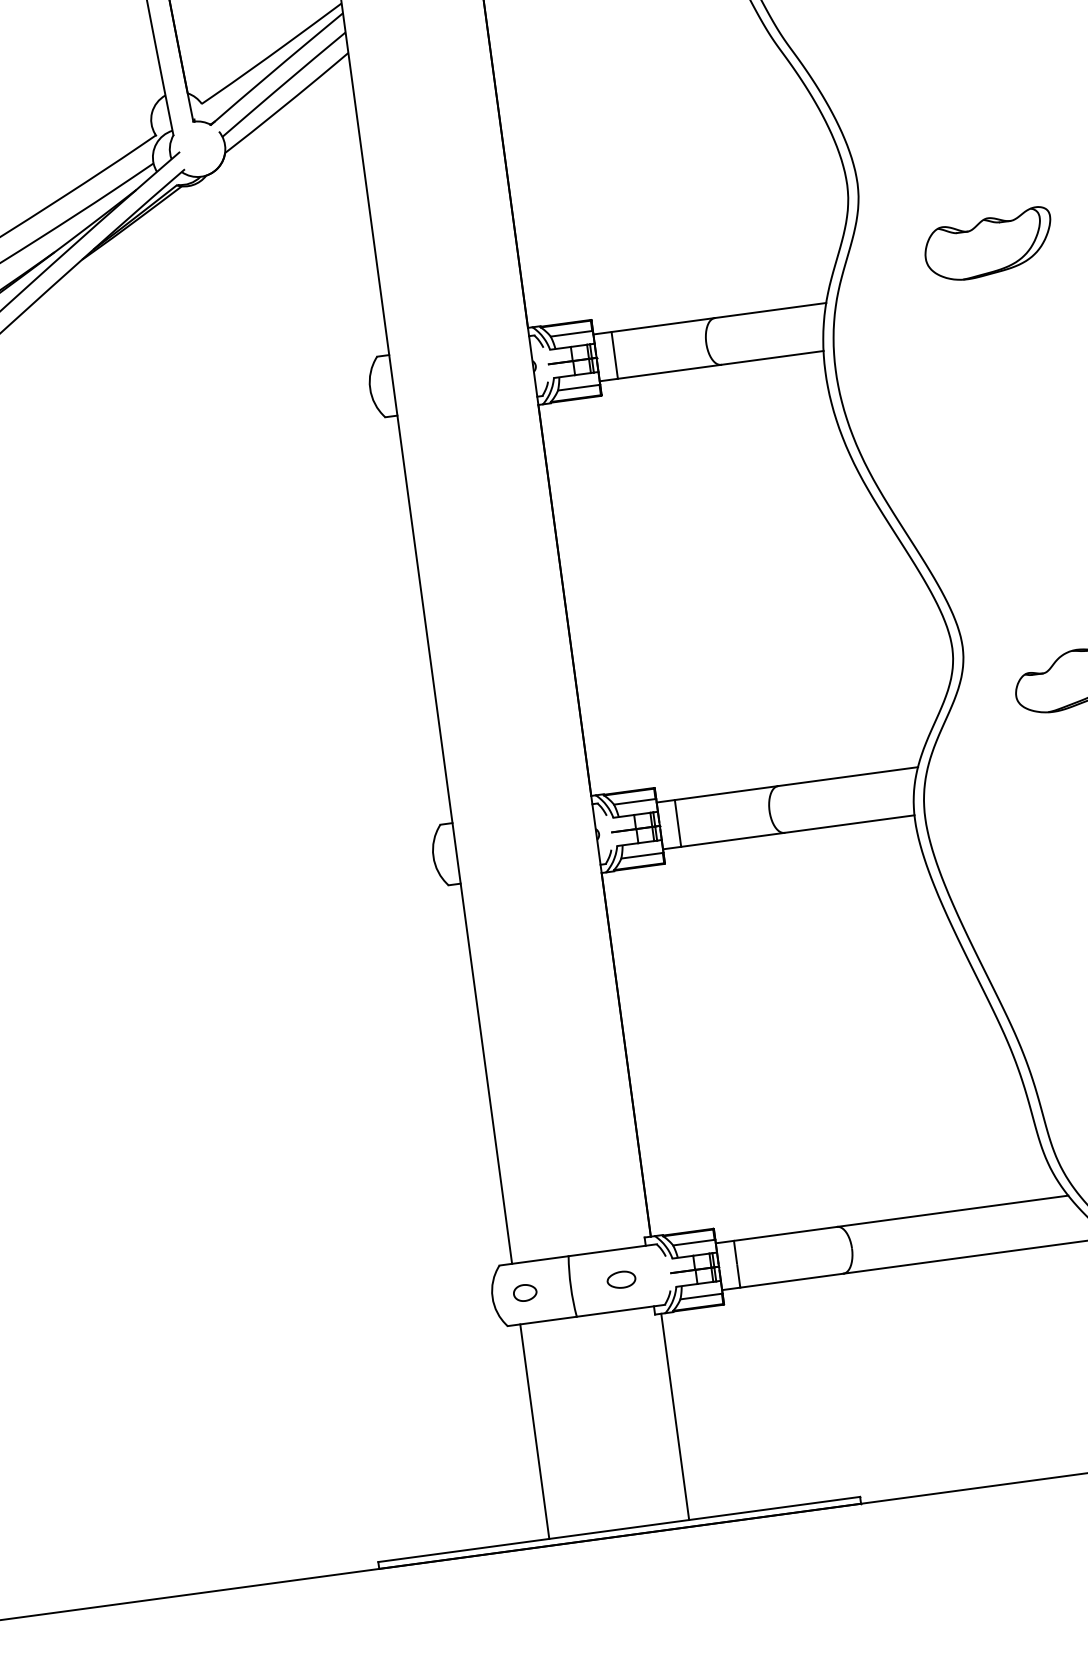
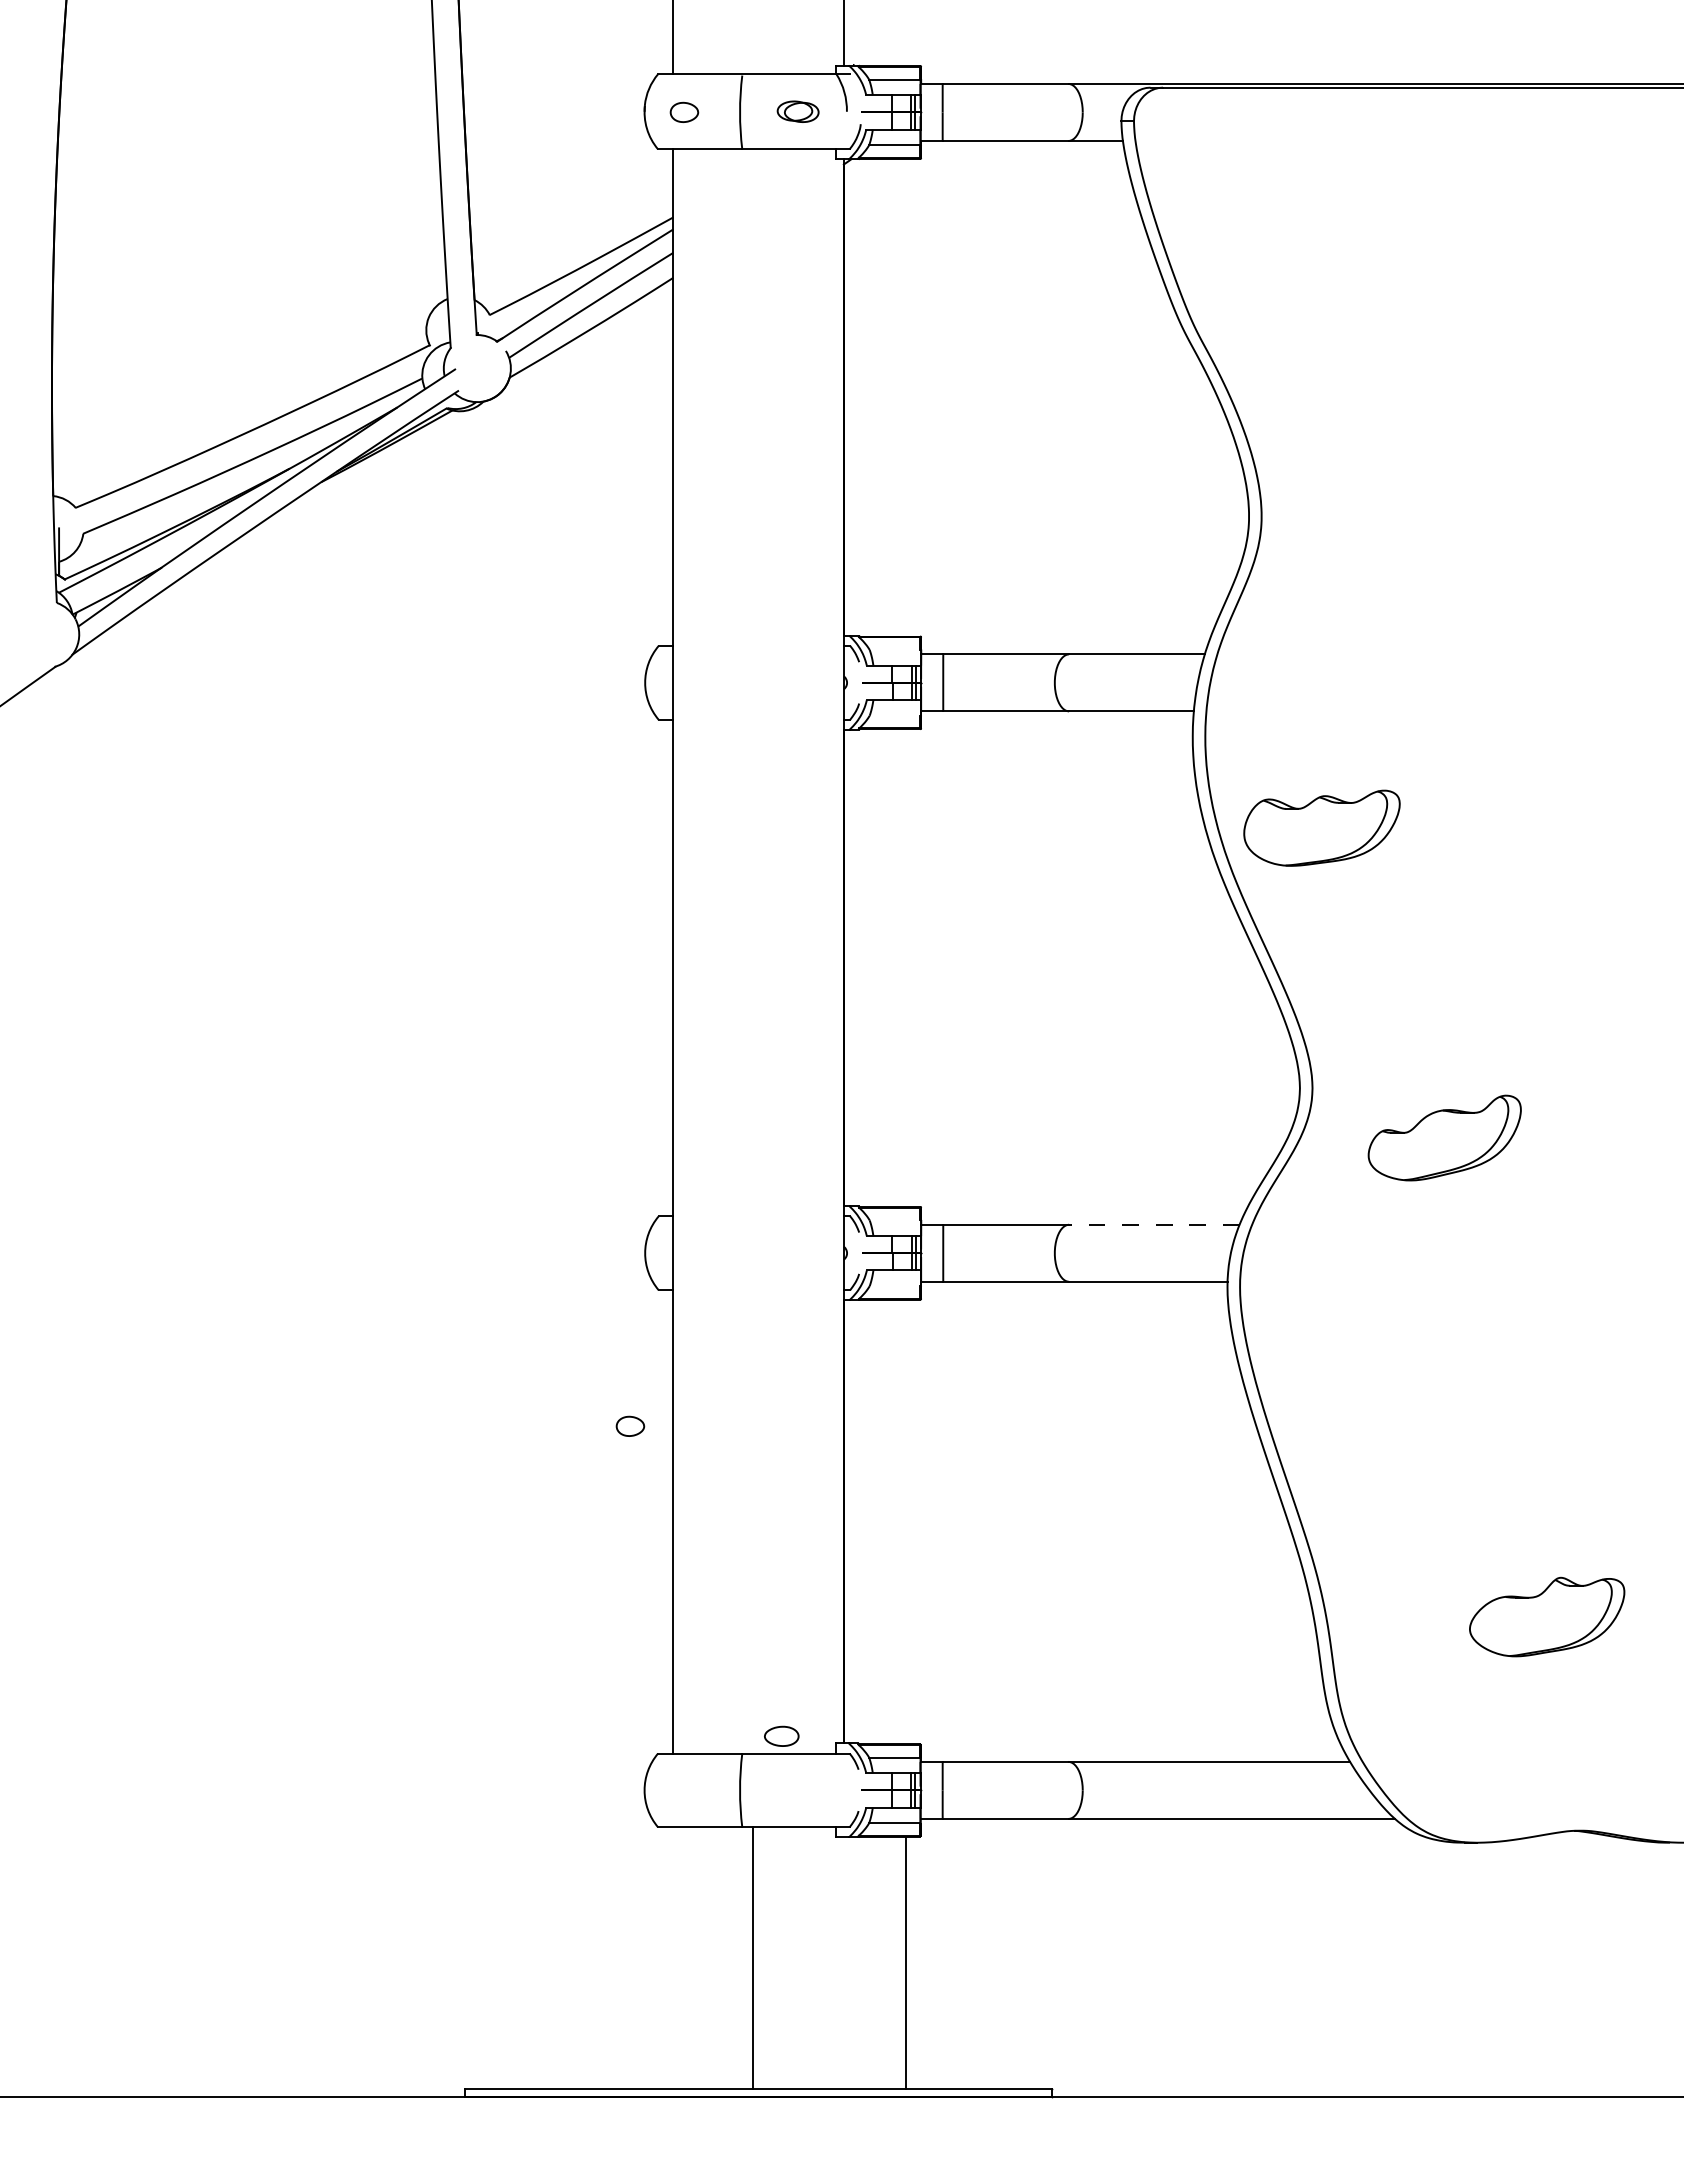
part: (988, 244) -> (1321, 827), moved
line: (571, 334) -> (894, 650), removed
line: (578, 387) -> (894, 715), removed
line: (847, 776) -> (1153, 1224), solid -> dashed
line: (634, 801) -> (894, 1220), removed
line: (641, 856) -> (894, 1286), removed
part: (621, 1279) -> (781, 1735), moved
part: (525, 1292) -> (630, 1425), moved
line: (674, 1416) -> (905, 1962), moved
line: (534, 1431) -> (753, 1957), moved

